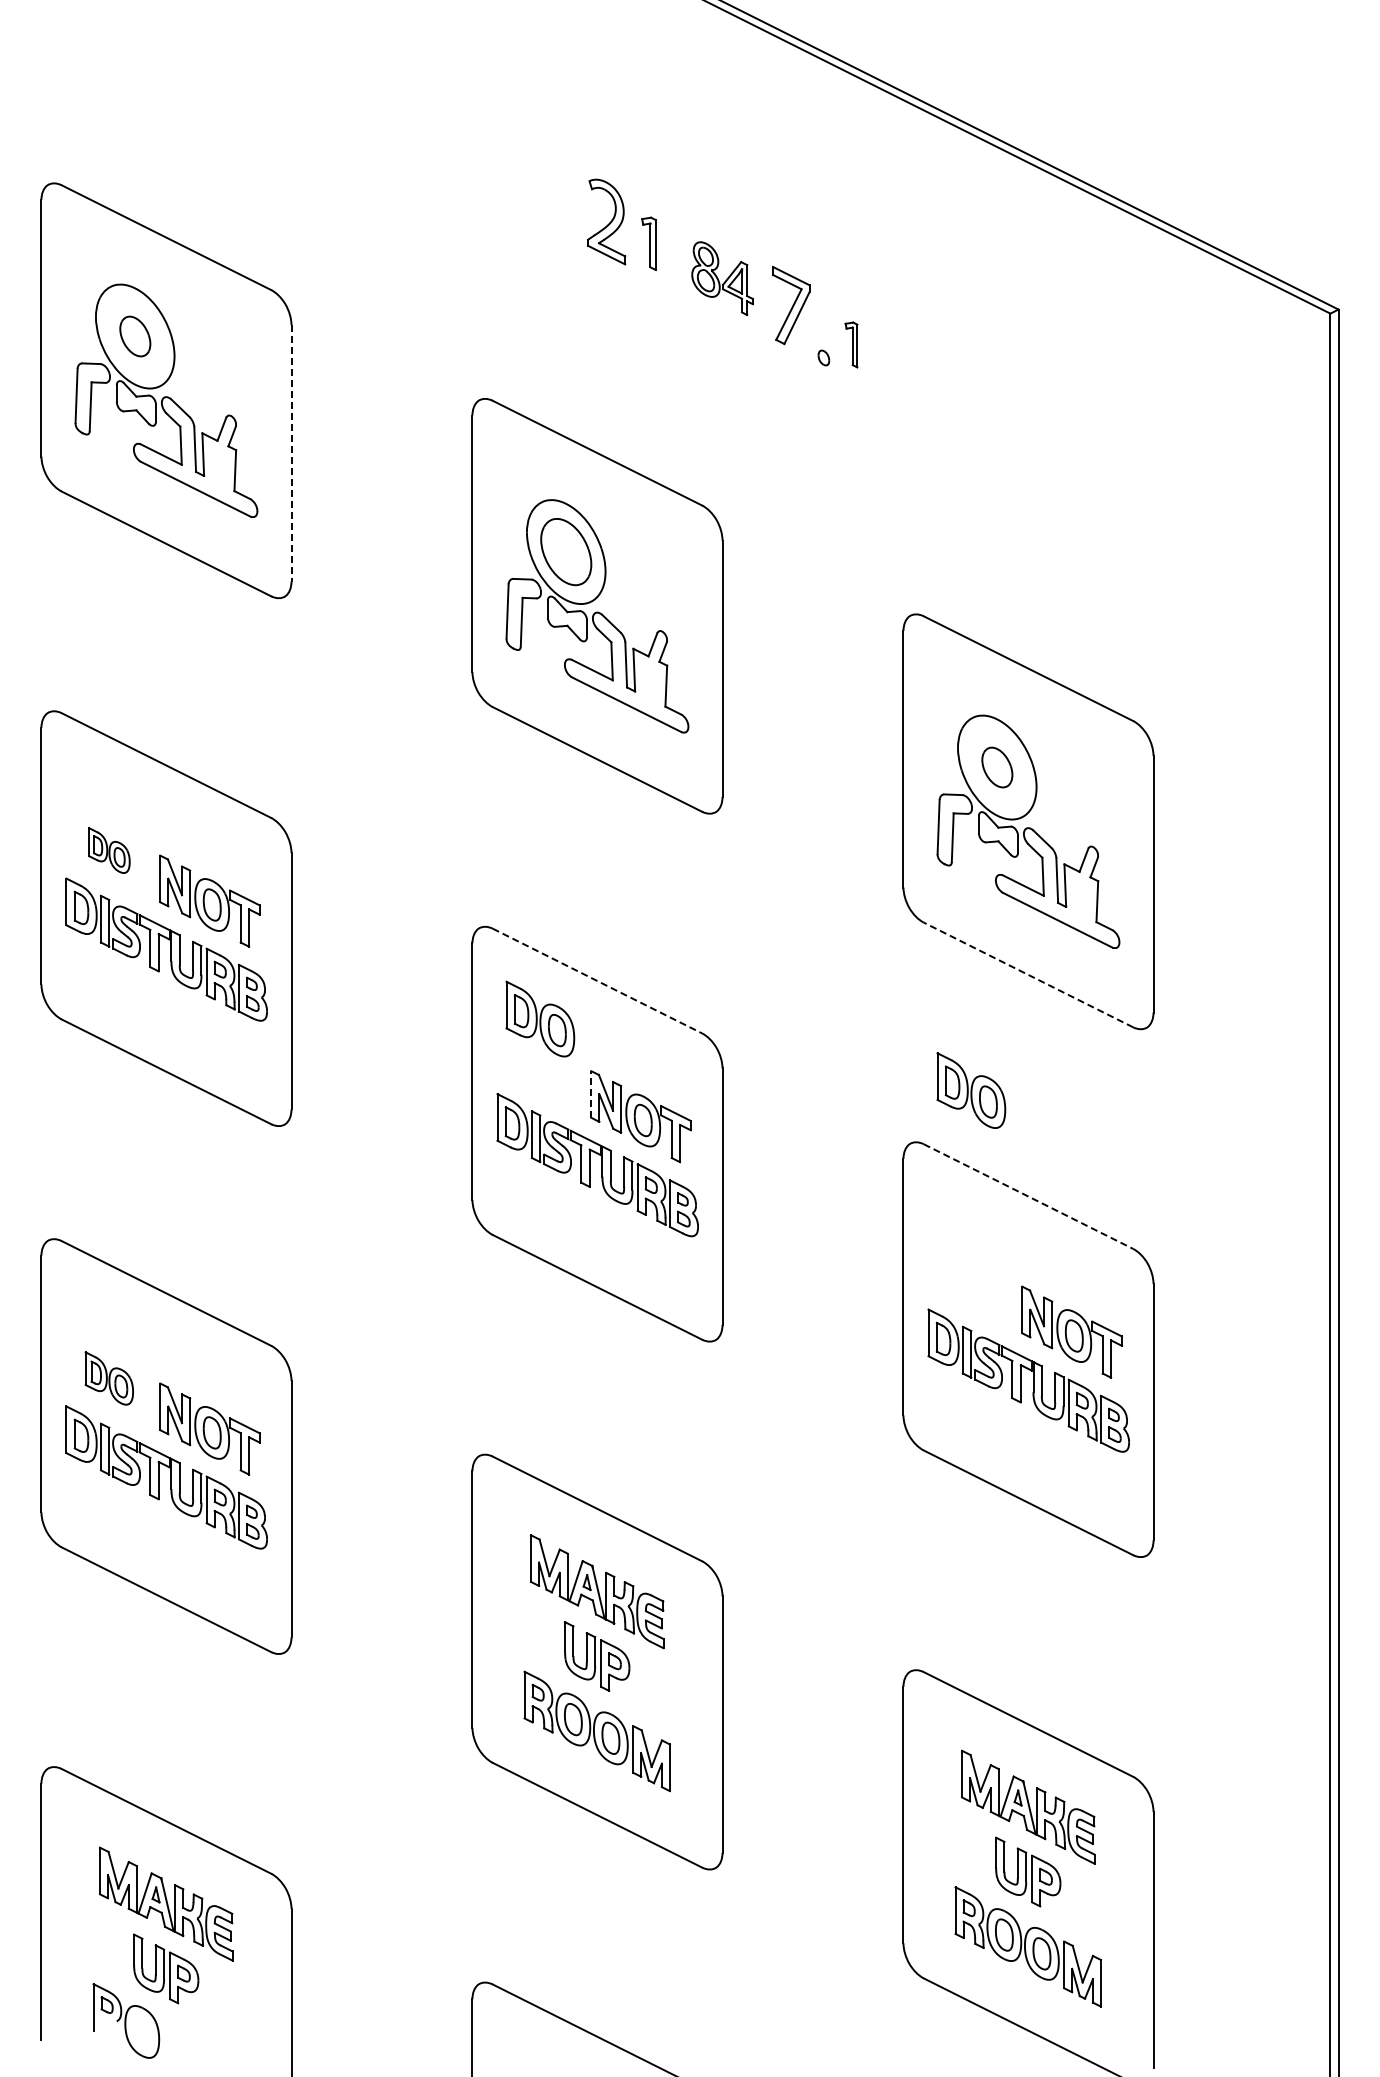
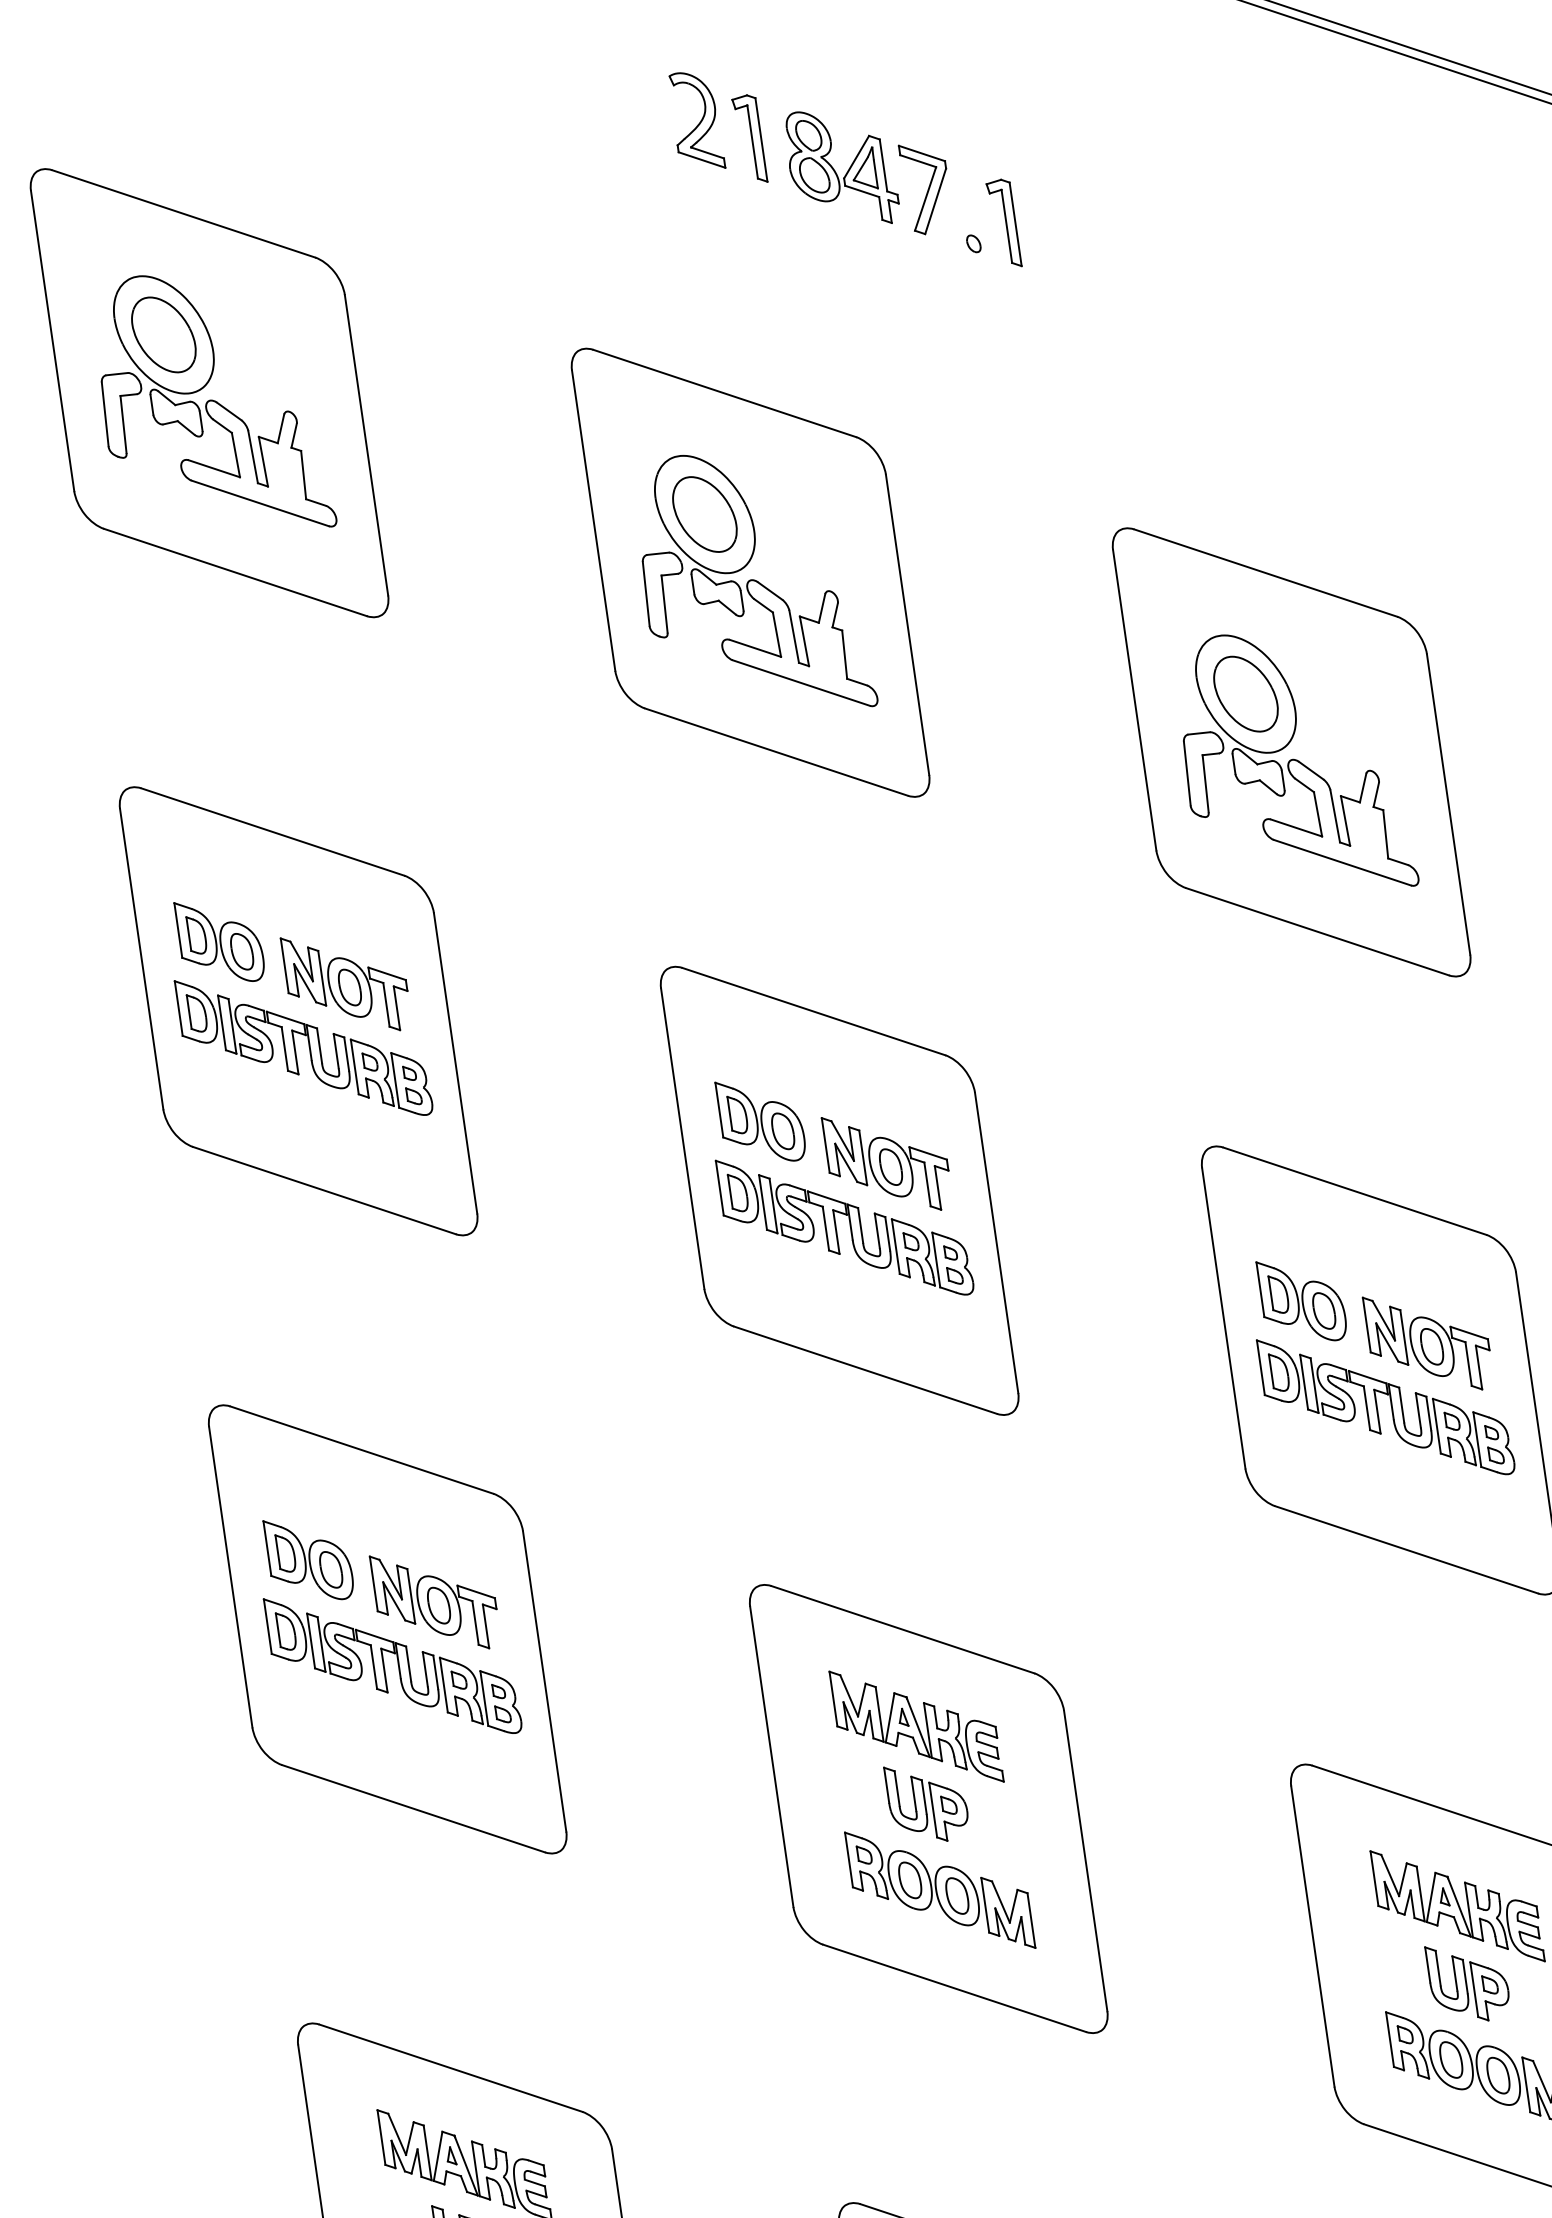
part: (648, 243) -> (749, 139), size x1.43
part: (722, 278) -> (841, 167), size x1.43
part: (135, 336) -> (164, 334), size x1.67
part: (851, 344) -> (1003, 223), size x1.67
line: (291, 453) -> (366, 445), dashed -> solid
part: (997, 767) -> (1246, 694), size x1.67
part: (109, 850) -> (220, 941), size x1.67
line: (1028, 974) -> (1317, 931), dashed -> solid
line: (597, 981) -> (813, 1012), dashed -> solid
part: (540, 1018) -> (761, 1120), moved
part: (971, 1090) -> (1302, 1300), moved
line: (591, 1093) -> (825, 1144), dashed -> solid
line: (1028, 1196) -> (1354, 1191), dashed -> solid
part: (109, 1378) -> (309, 1559), size x1.43

